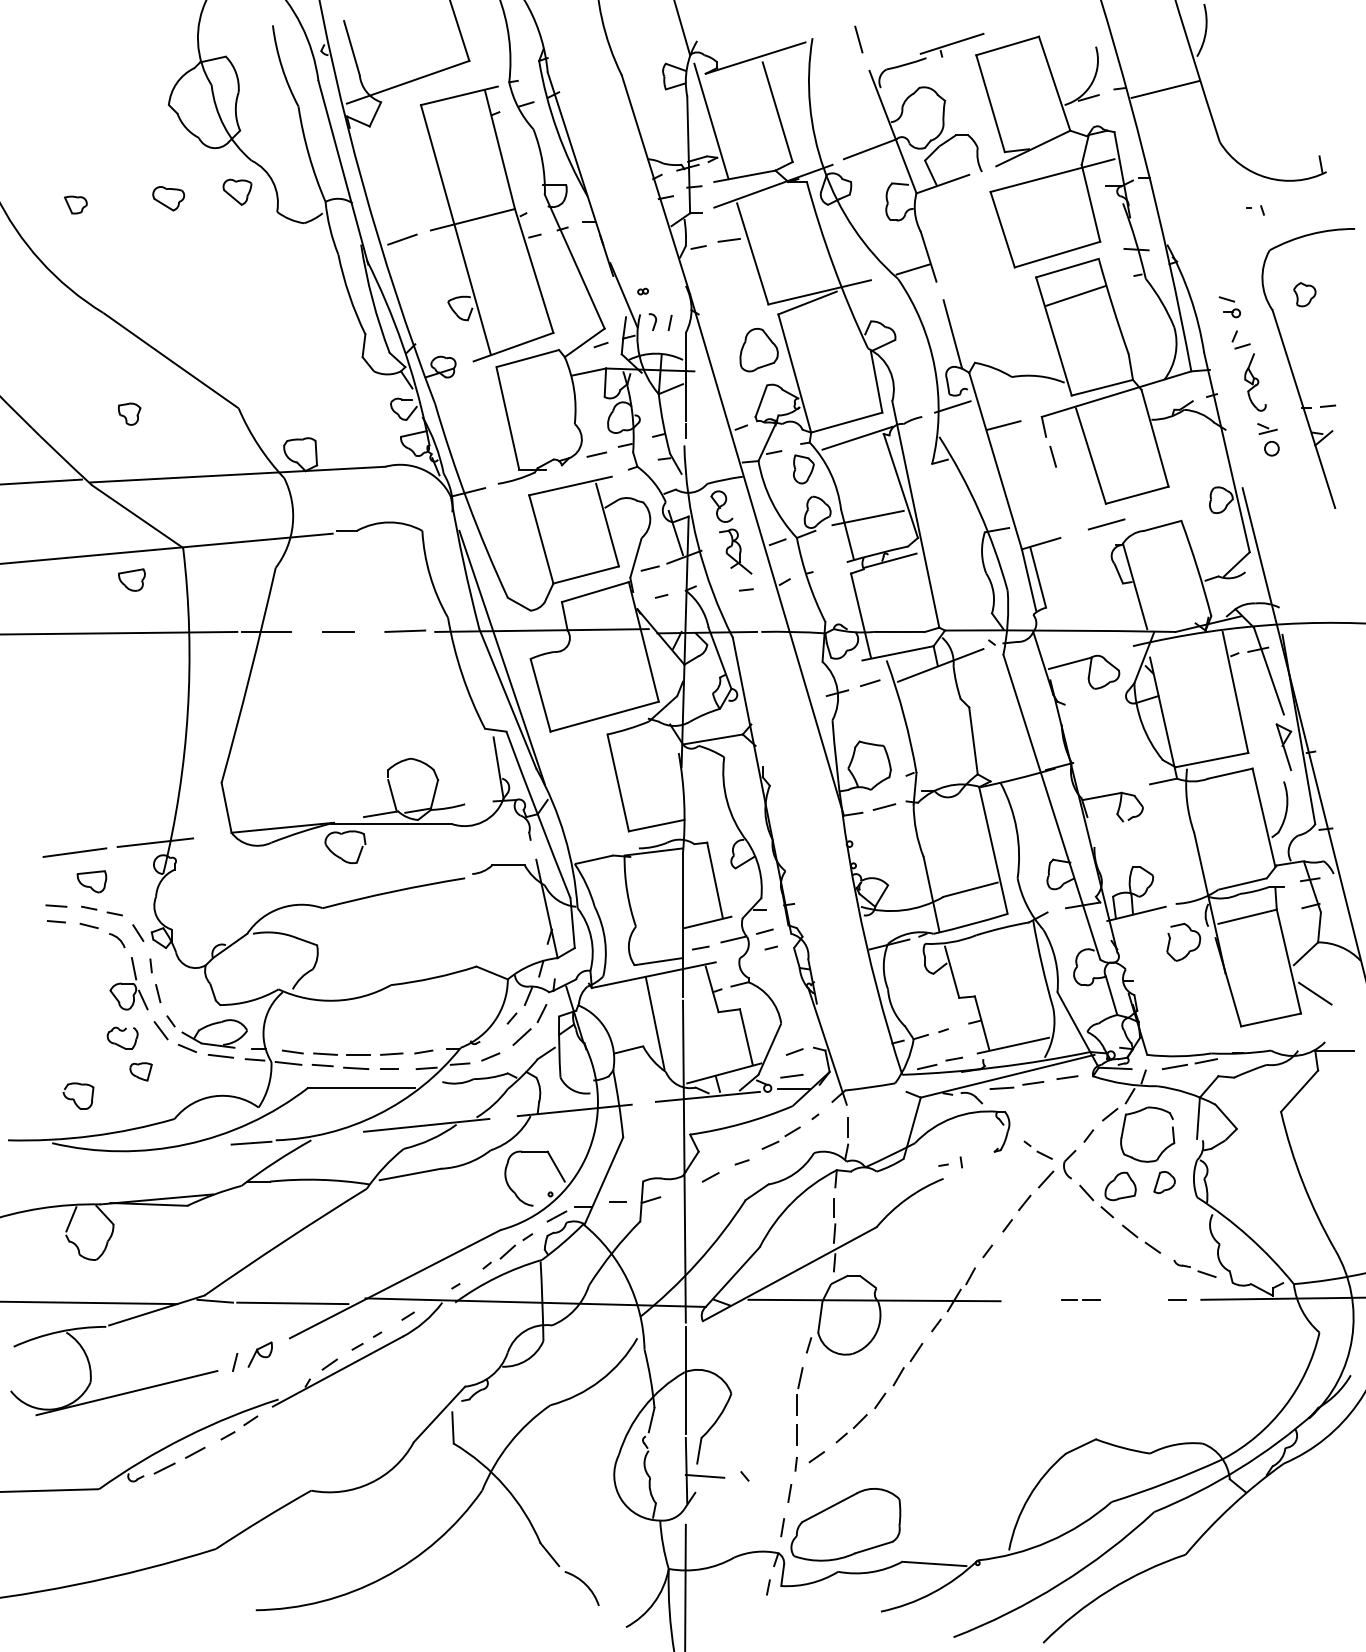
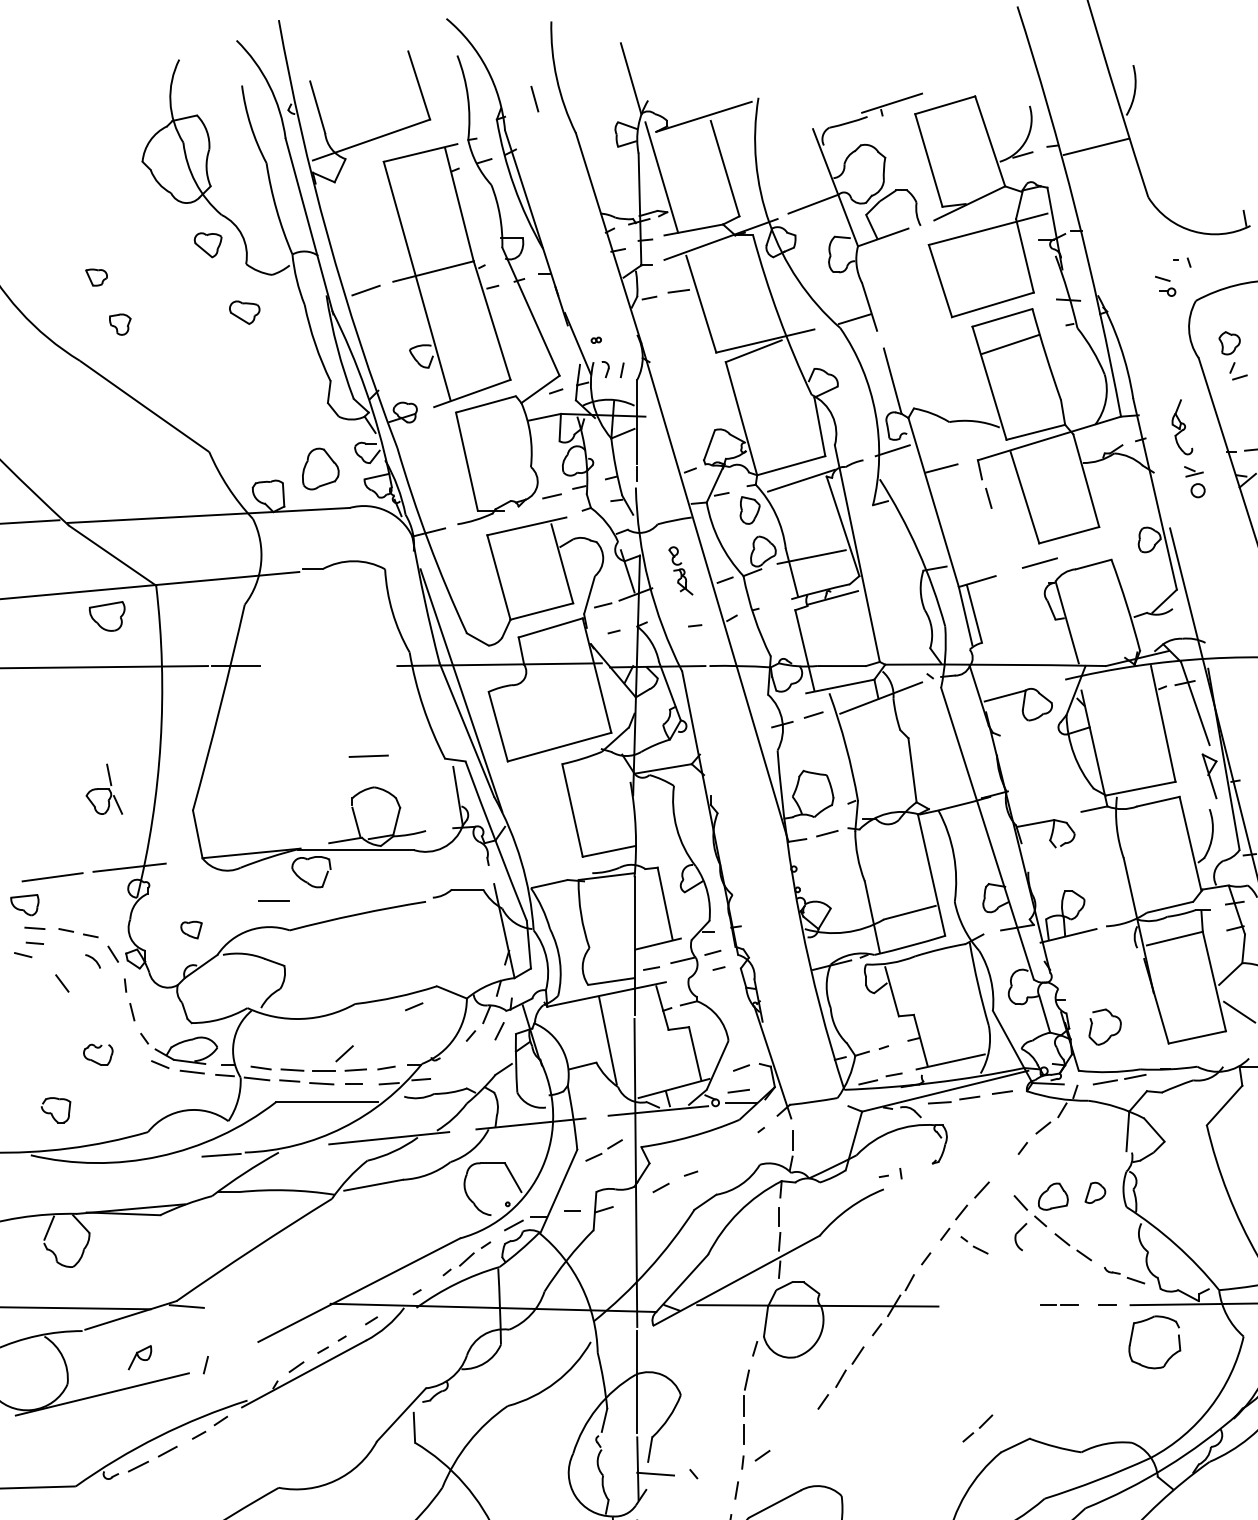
line: (858, 39) -> (534, 99), moved
part: (168, 198) -> (244, 312), moved
part: (75, 204) -> (96, 277), moved
part: (1229, 307) -> (1165, 286), moved
part: (1240, 339) -> (1237, 370), moved
part: (758, 350) -> (320, 469), moved
part: (129, 413) -> (120, 323), moved
part: (731, 532) -> (680, 570), size x0.6
part: (131, 579) -> (106, 615), size x1.4
line: (405, 630) -> (368, 755), moved
line: (338, 631) -> (274, 901), moved
part: (91, 881) -> (24, 904), moved
line: (88, 925) -> (22, 954), moved
part: (1189, 950) -> (1110, 1035), moved
part: (128, 983) -> (103, 789), moved
line: (160, 1030) -> (61, 983), moved
line: (521, 1036) -> (344, 1053), moved
line: (490, 1056) -> (413, 1006), moved
part: (140, 1071) -> (190, 929), moved
part: (780, 1137) -> (603, 1149), moved
part: (1037, 1149) -> (973, 1244), moved
part: (1163, 1149) -> (1169, 1356), moved
part: (1069, 1164) -> (1020, 1236), moved
line: (1082, 1299) -> (1060, 1304), moved
line: (292, 1303) -> (260, 1308), removed
part: (259, 1354) -> (139, 1357), moved
part: (851, 1428) -> (977, 1428), moved

